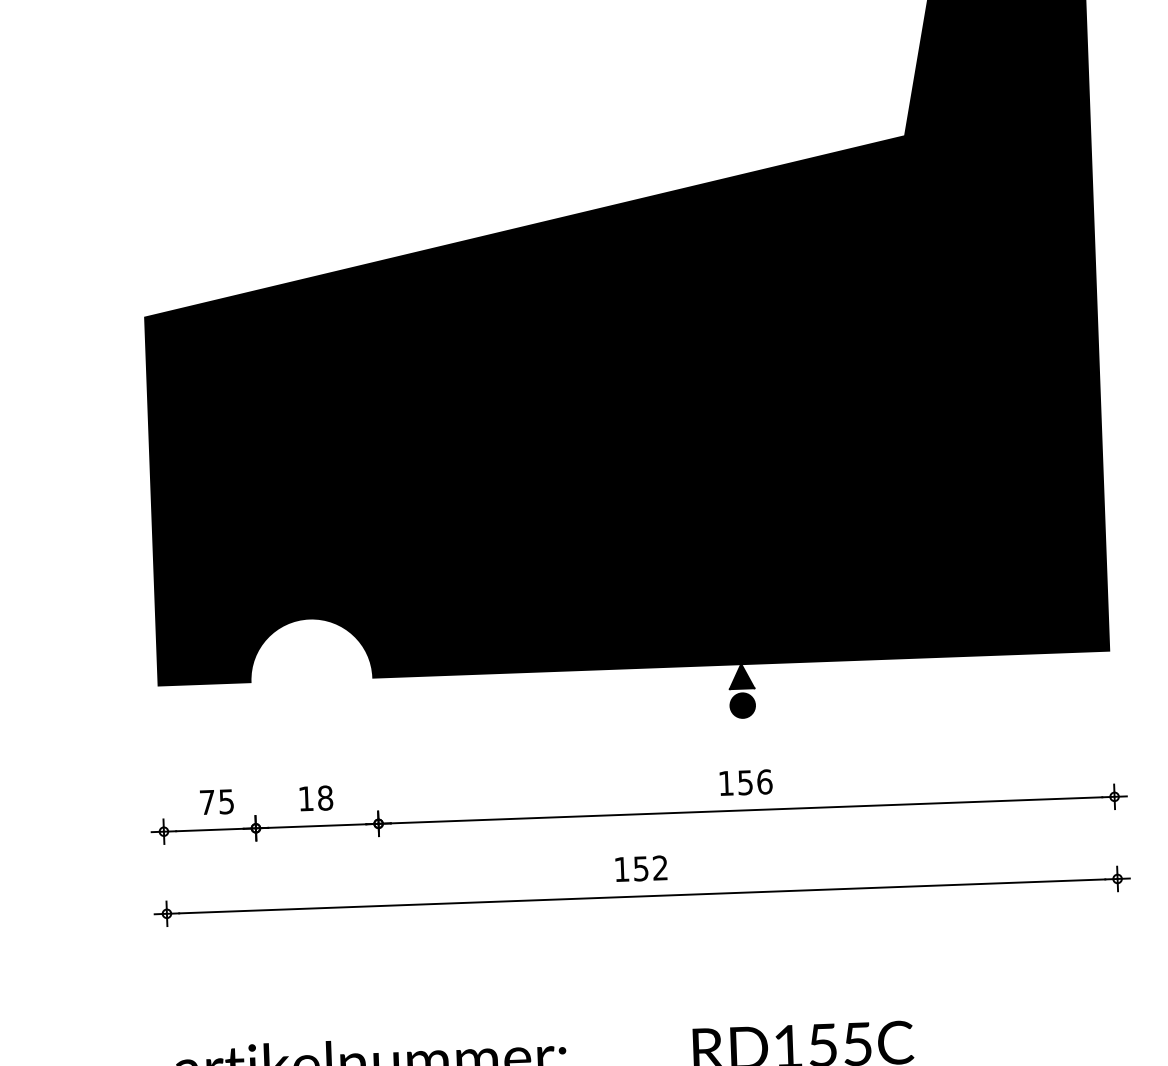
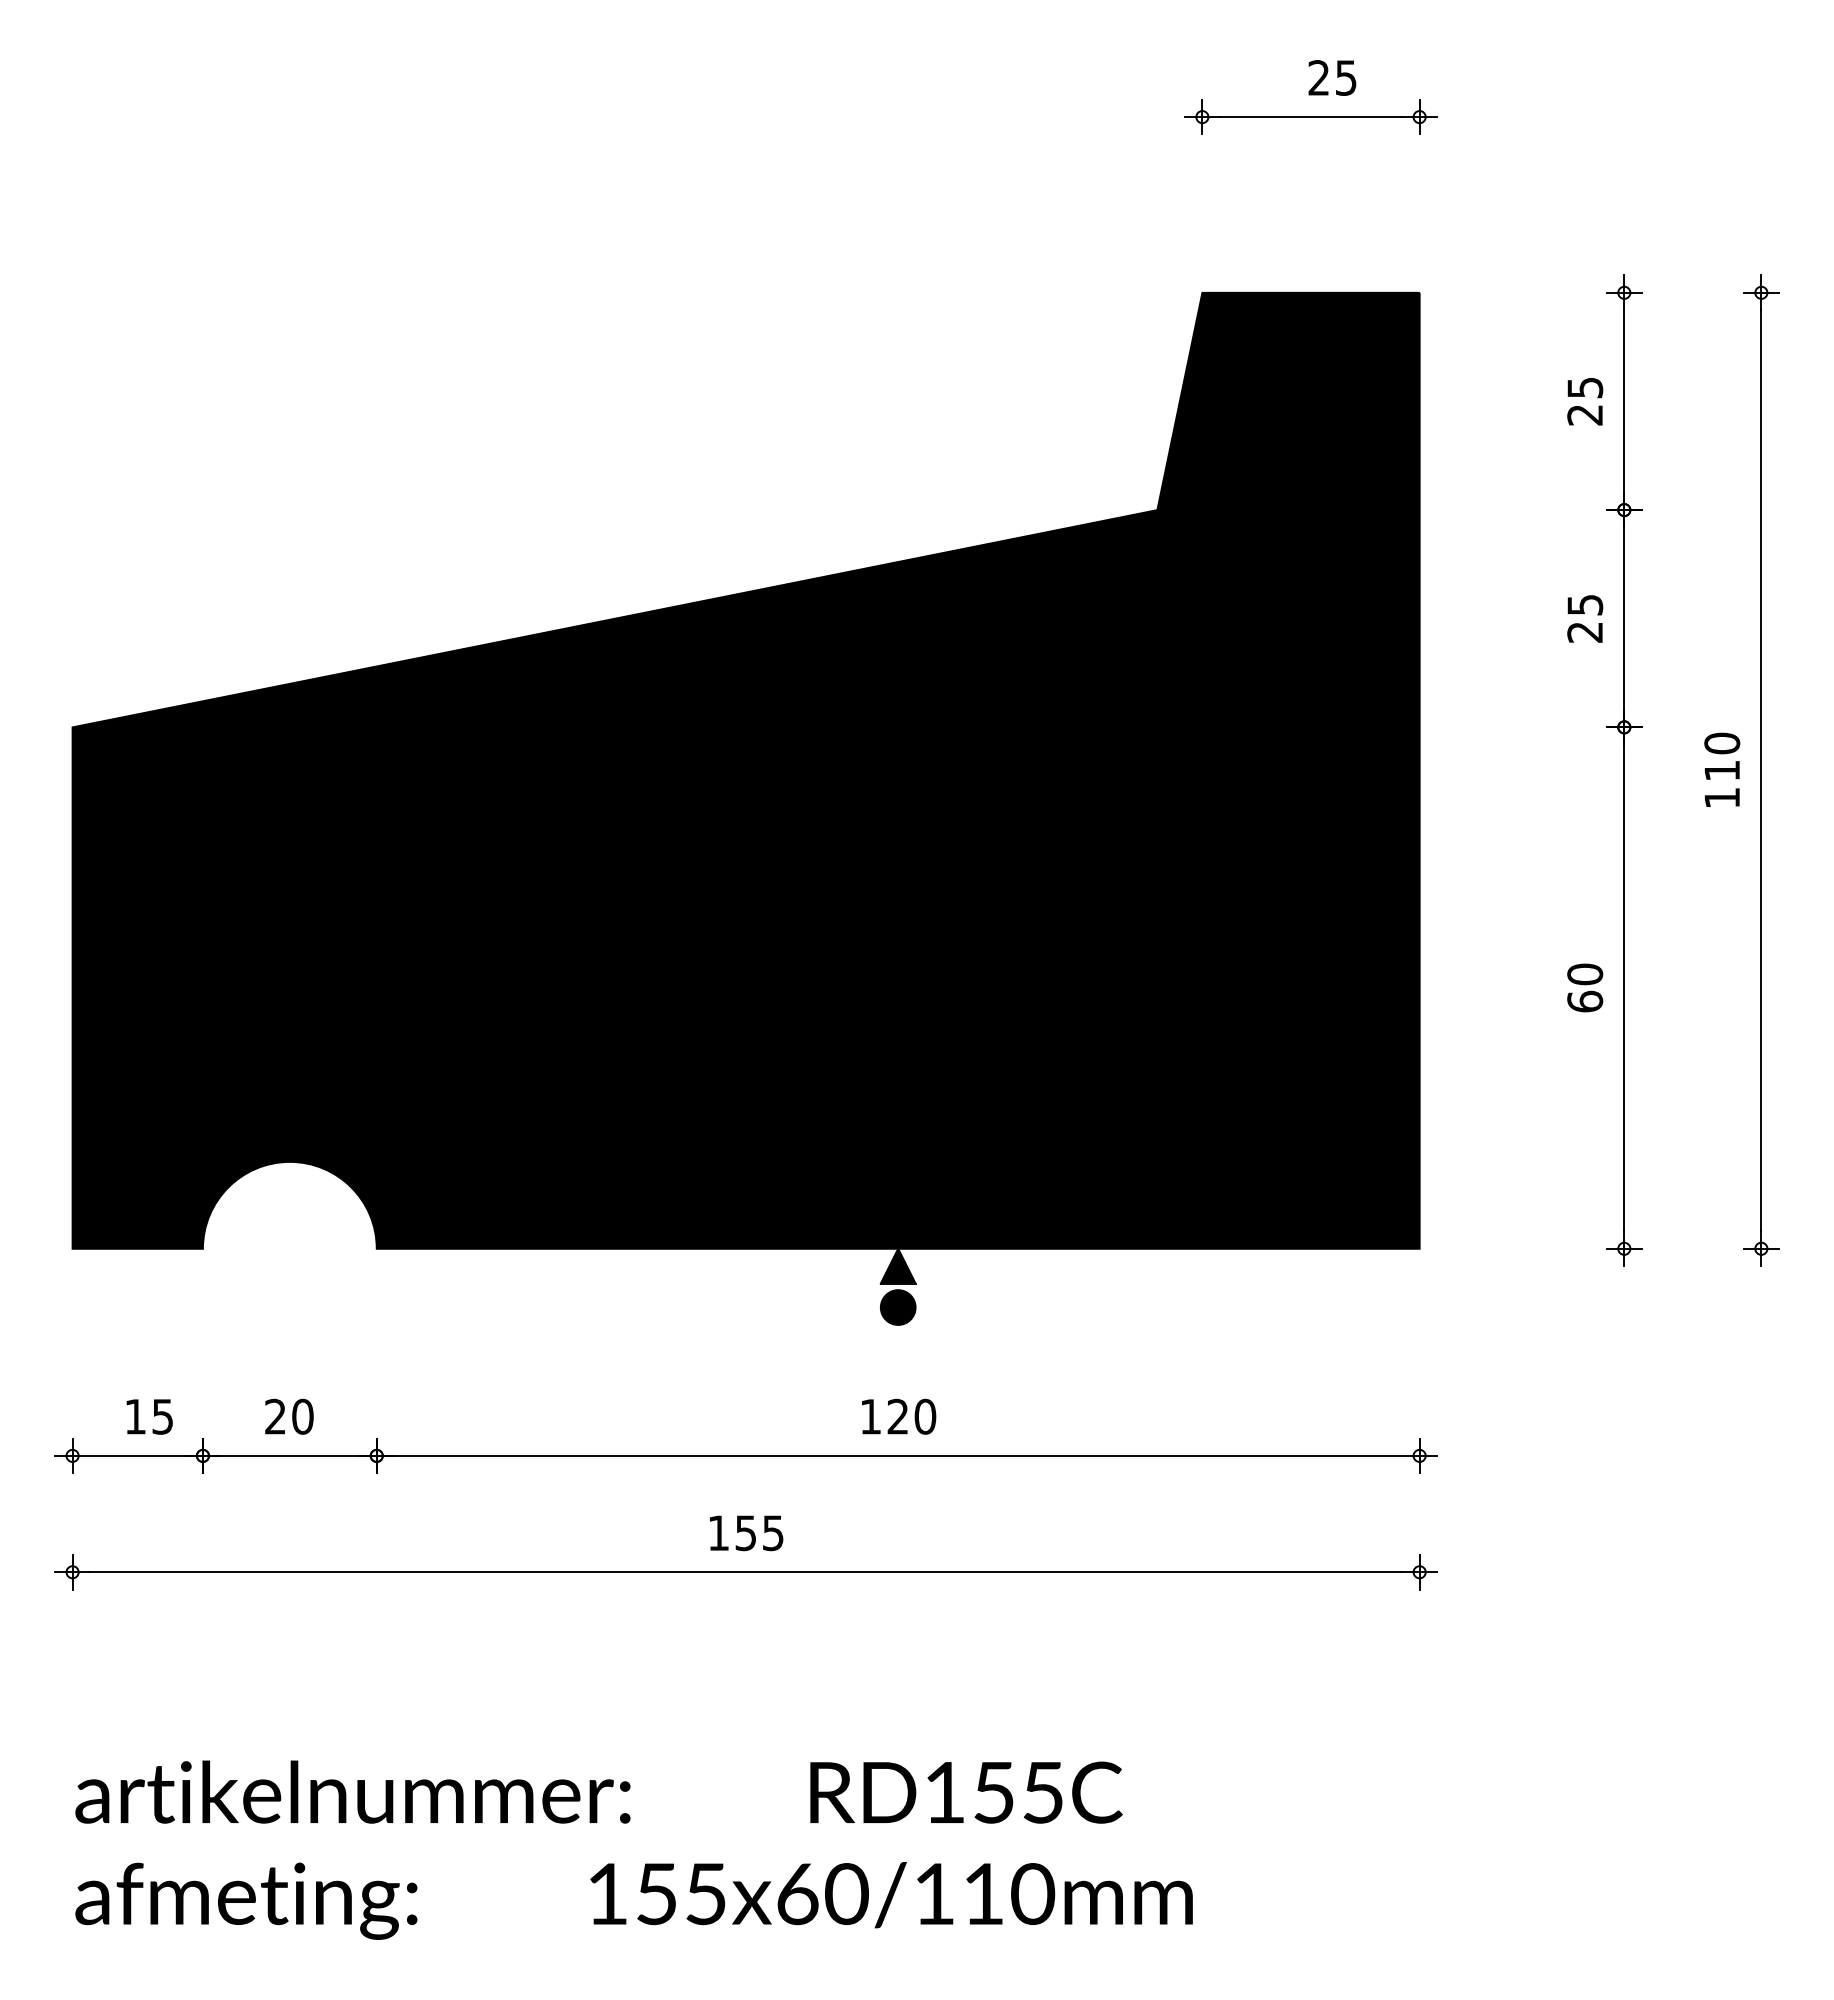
text: (754, 782) -> (911, 1416), 156 -> 120
text: (315, 798) -> (289, 1416), 18 -> 20
text: (207, 802) -> (135, 1416), 75 -> 15
text: (660, 868) -> (773, 1533), 152 -> 155

